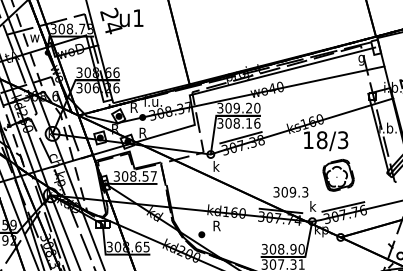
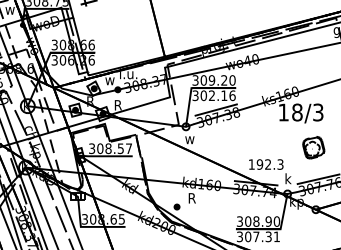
text: (134, 107) -> (109, 79), R -> w
text: (236, 123) -> (211, 95), 308.16 -> 302.16
text: (214, 166) -> (189, 138), k -> w
part: (338, 175) -> (313, 147), size x0.7
text: (284, 191) -> (259, 163), 309.3 -> 192.3

